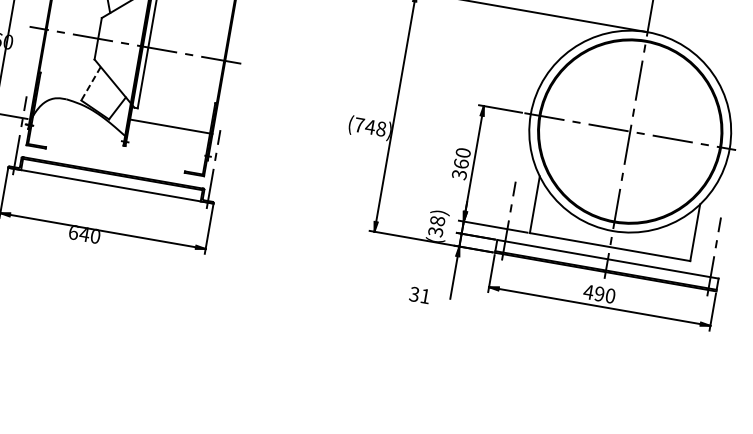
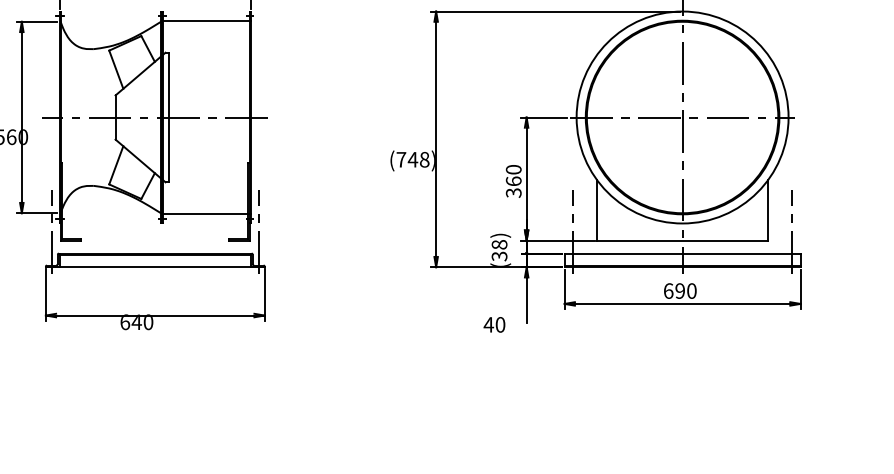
line: (91, 83) -> (116, 165), dashed -> solid
line: (170, 126) -> (206, 214), moved
text: (588, 291) -> (668, 290), 490 -> 690
text: (419, 295) -> (494, 324), 31 -> 40

